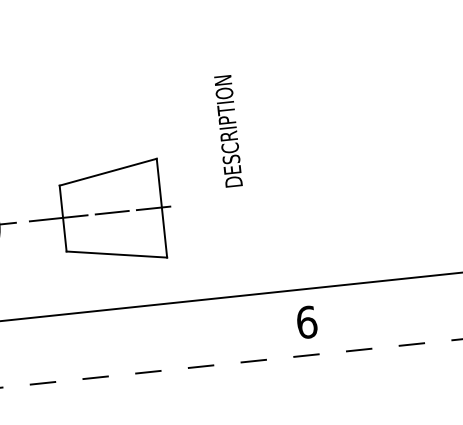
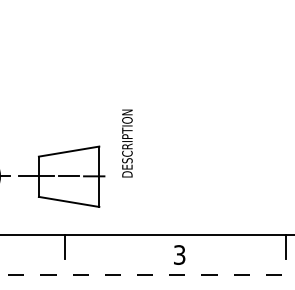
text: (228, 131) -> (127, 143), moved
text: (306, 321) -> (179, 254), 6 -> 3
line: (117, 328) -> (64, 246), added

